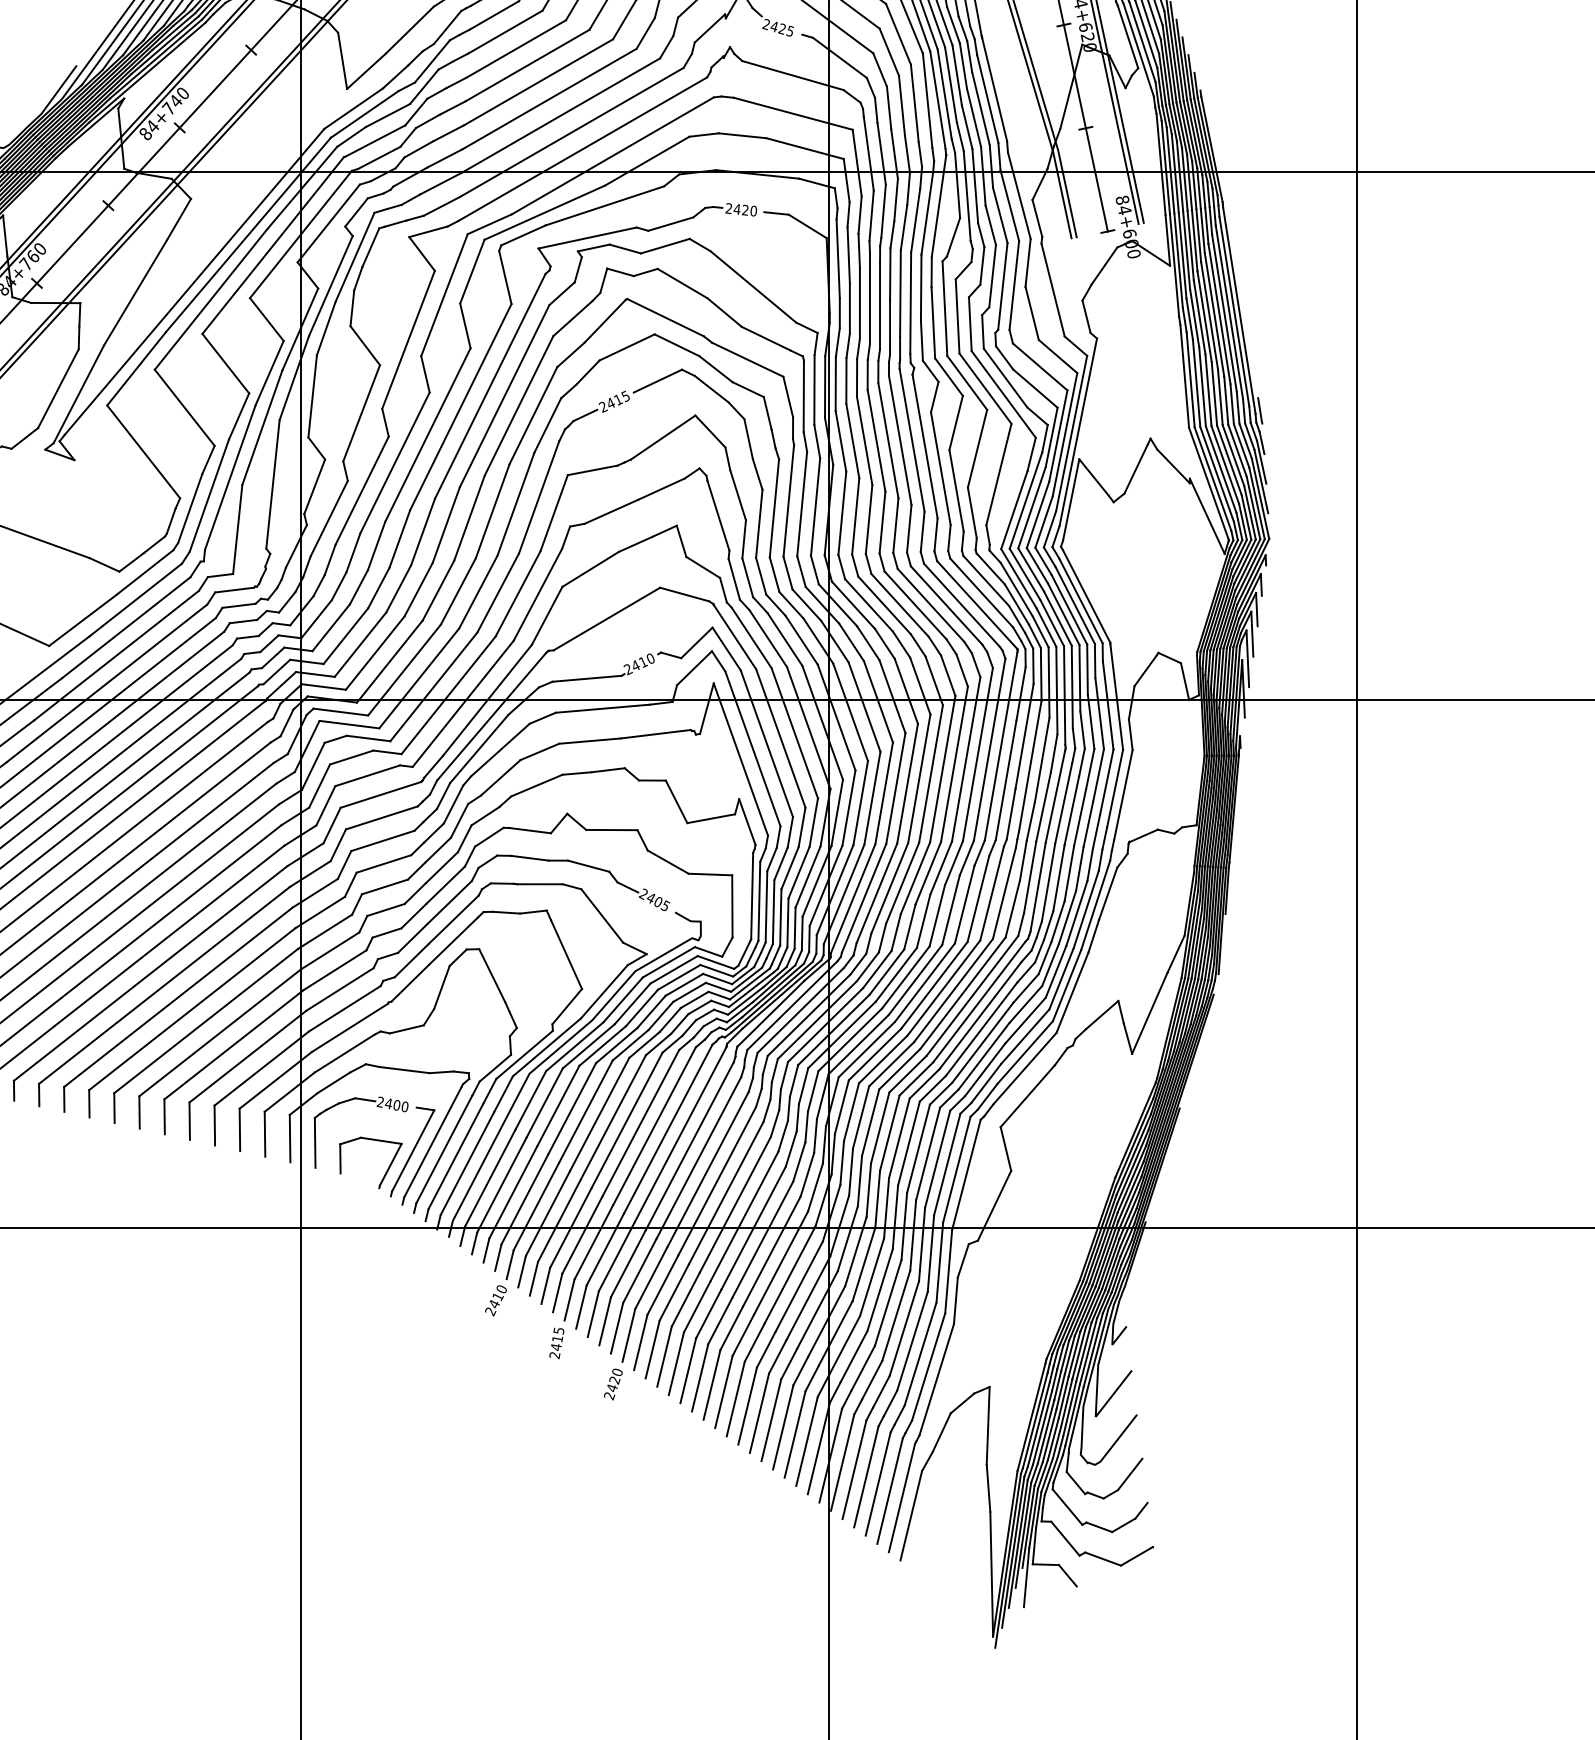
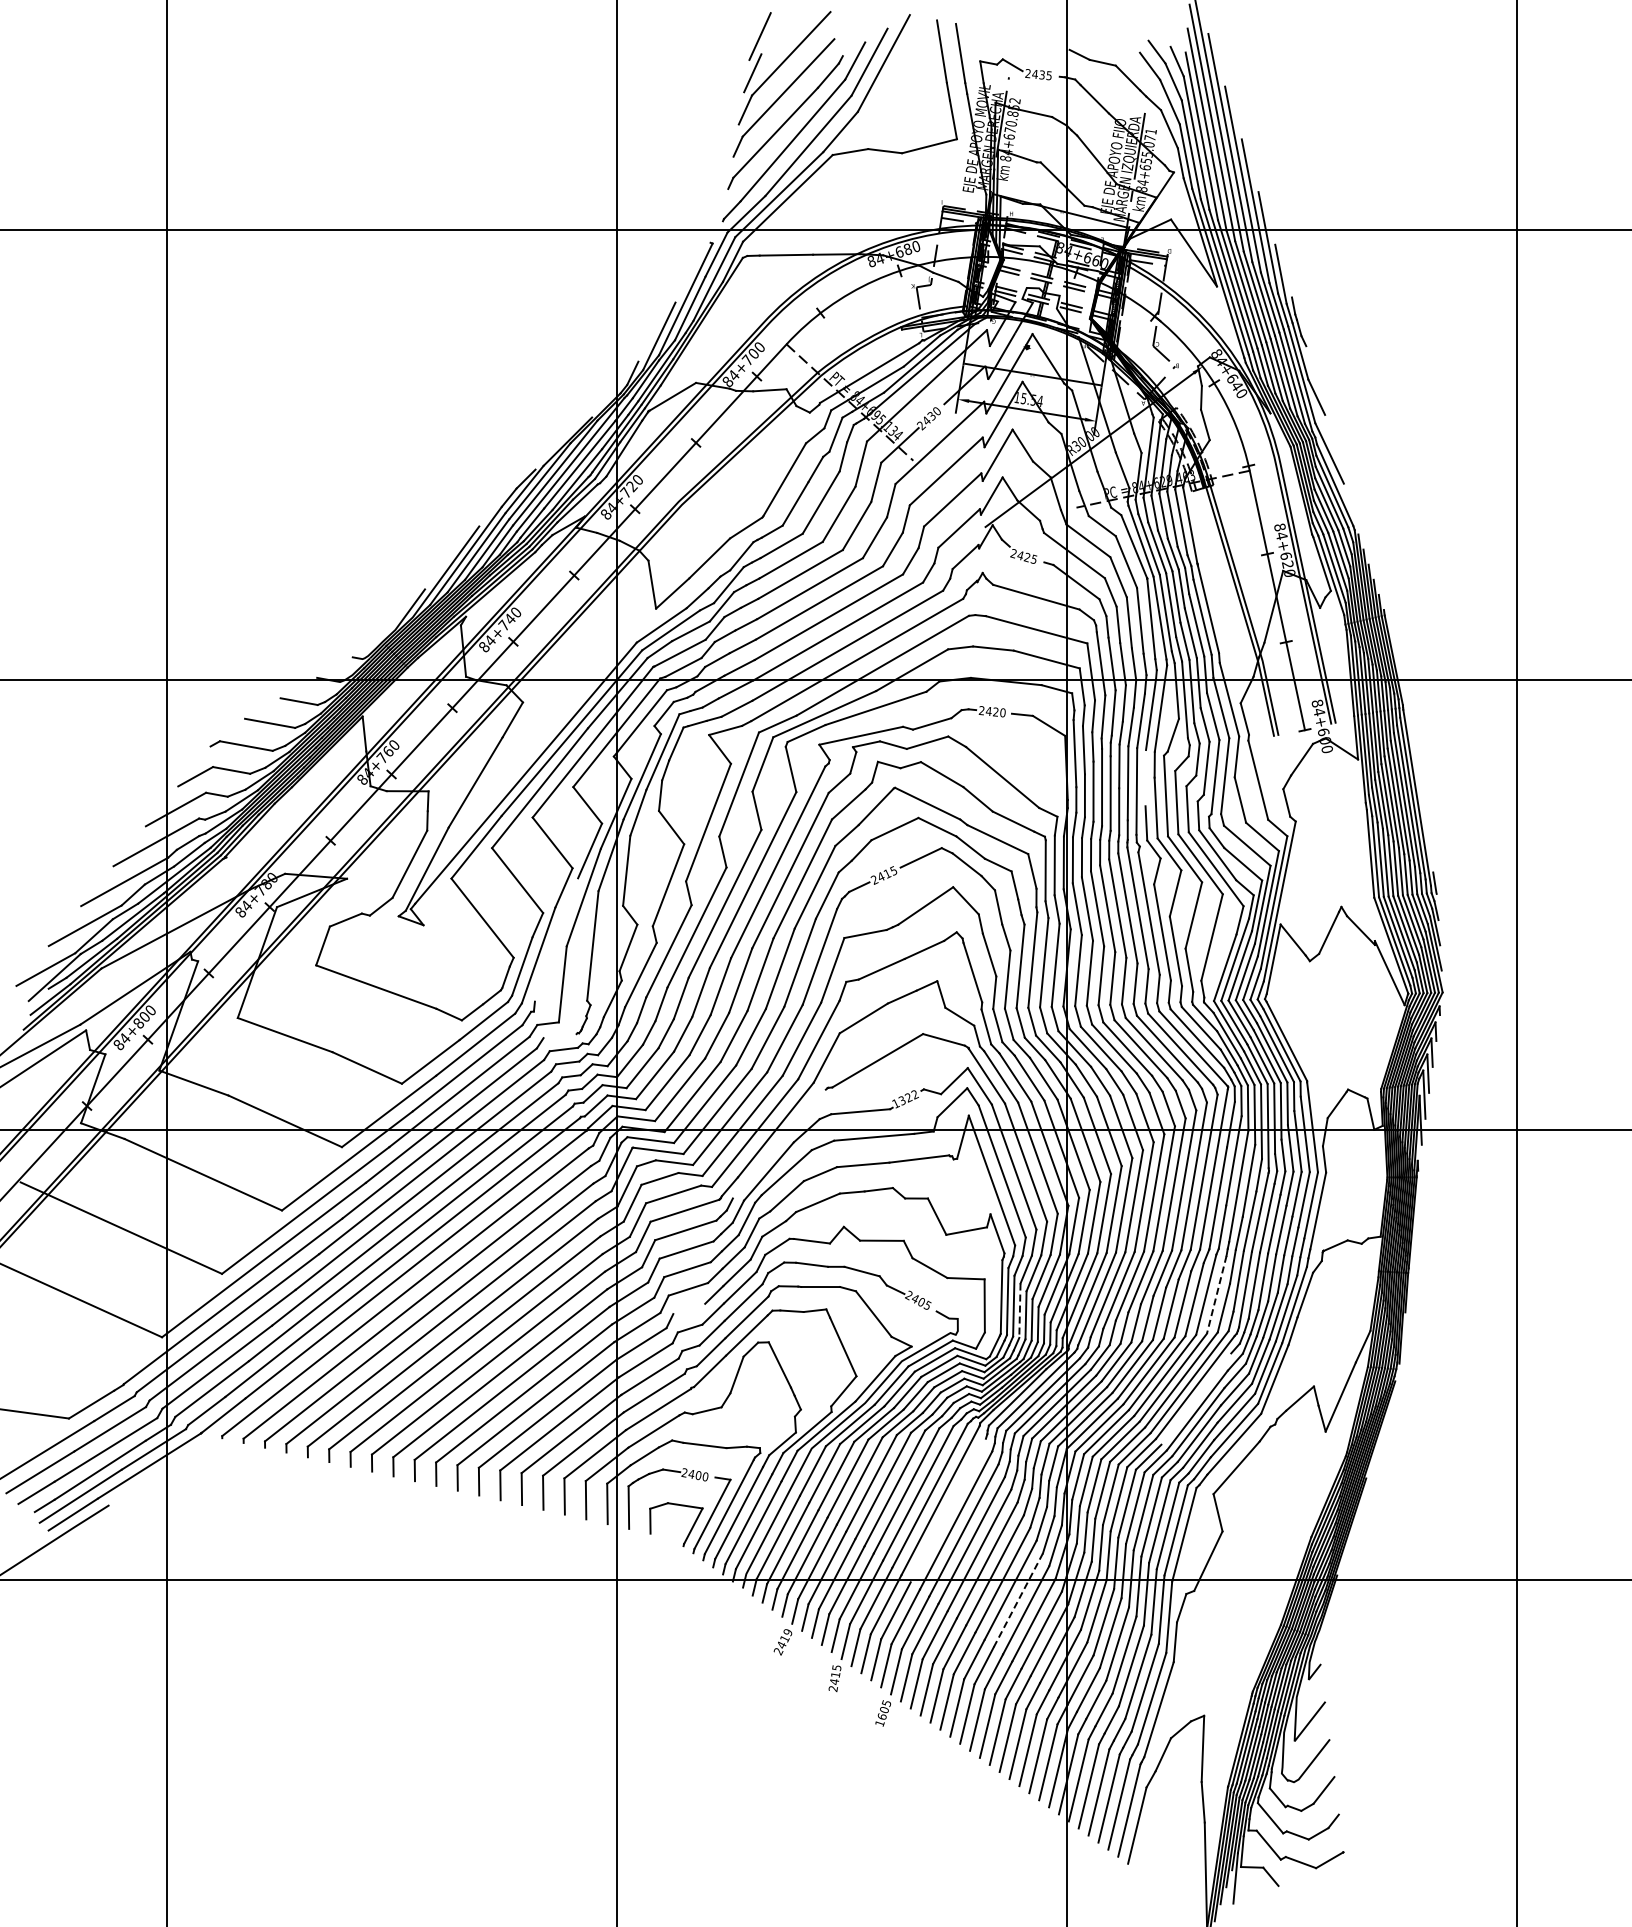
line: (920, 288) -> (1145, 778), removed
line: (230, 476) -> (556, 939), removed
line: (233, 590) -> (559, 1036), removed
text: (639, 664) -> (905, 1099), 2410 -> 1322
line: (490, 716) -> (778, 1143), removed
line: (1004, 894) -> (1216, 1295), solid -> dashed
line: (386, 909) -> (689, 1308), removed
line: (773, 912) -> (1019, 1311), solid -> dashed
line: (980, 1014) -> (1196, 1398), removed
line: (688, 1146) -> (947, 1510), removed
line: (771, 1251) -> (1018, 1600), solid -> dashed
text: (501, 1290) -> (787, 1633), 2410 -> 2419
text: (612, 1384) -> (882, 1713), 2420 -> 1605

